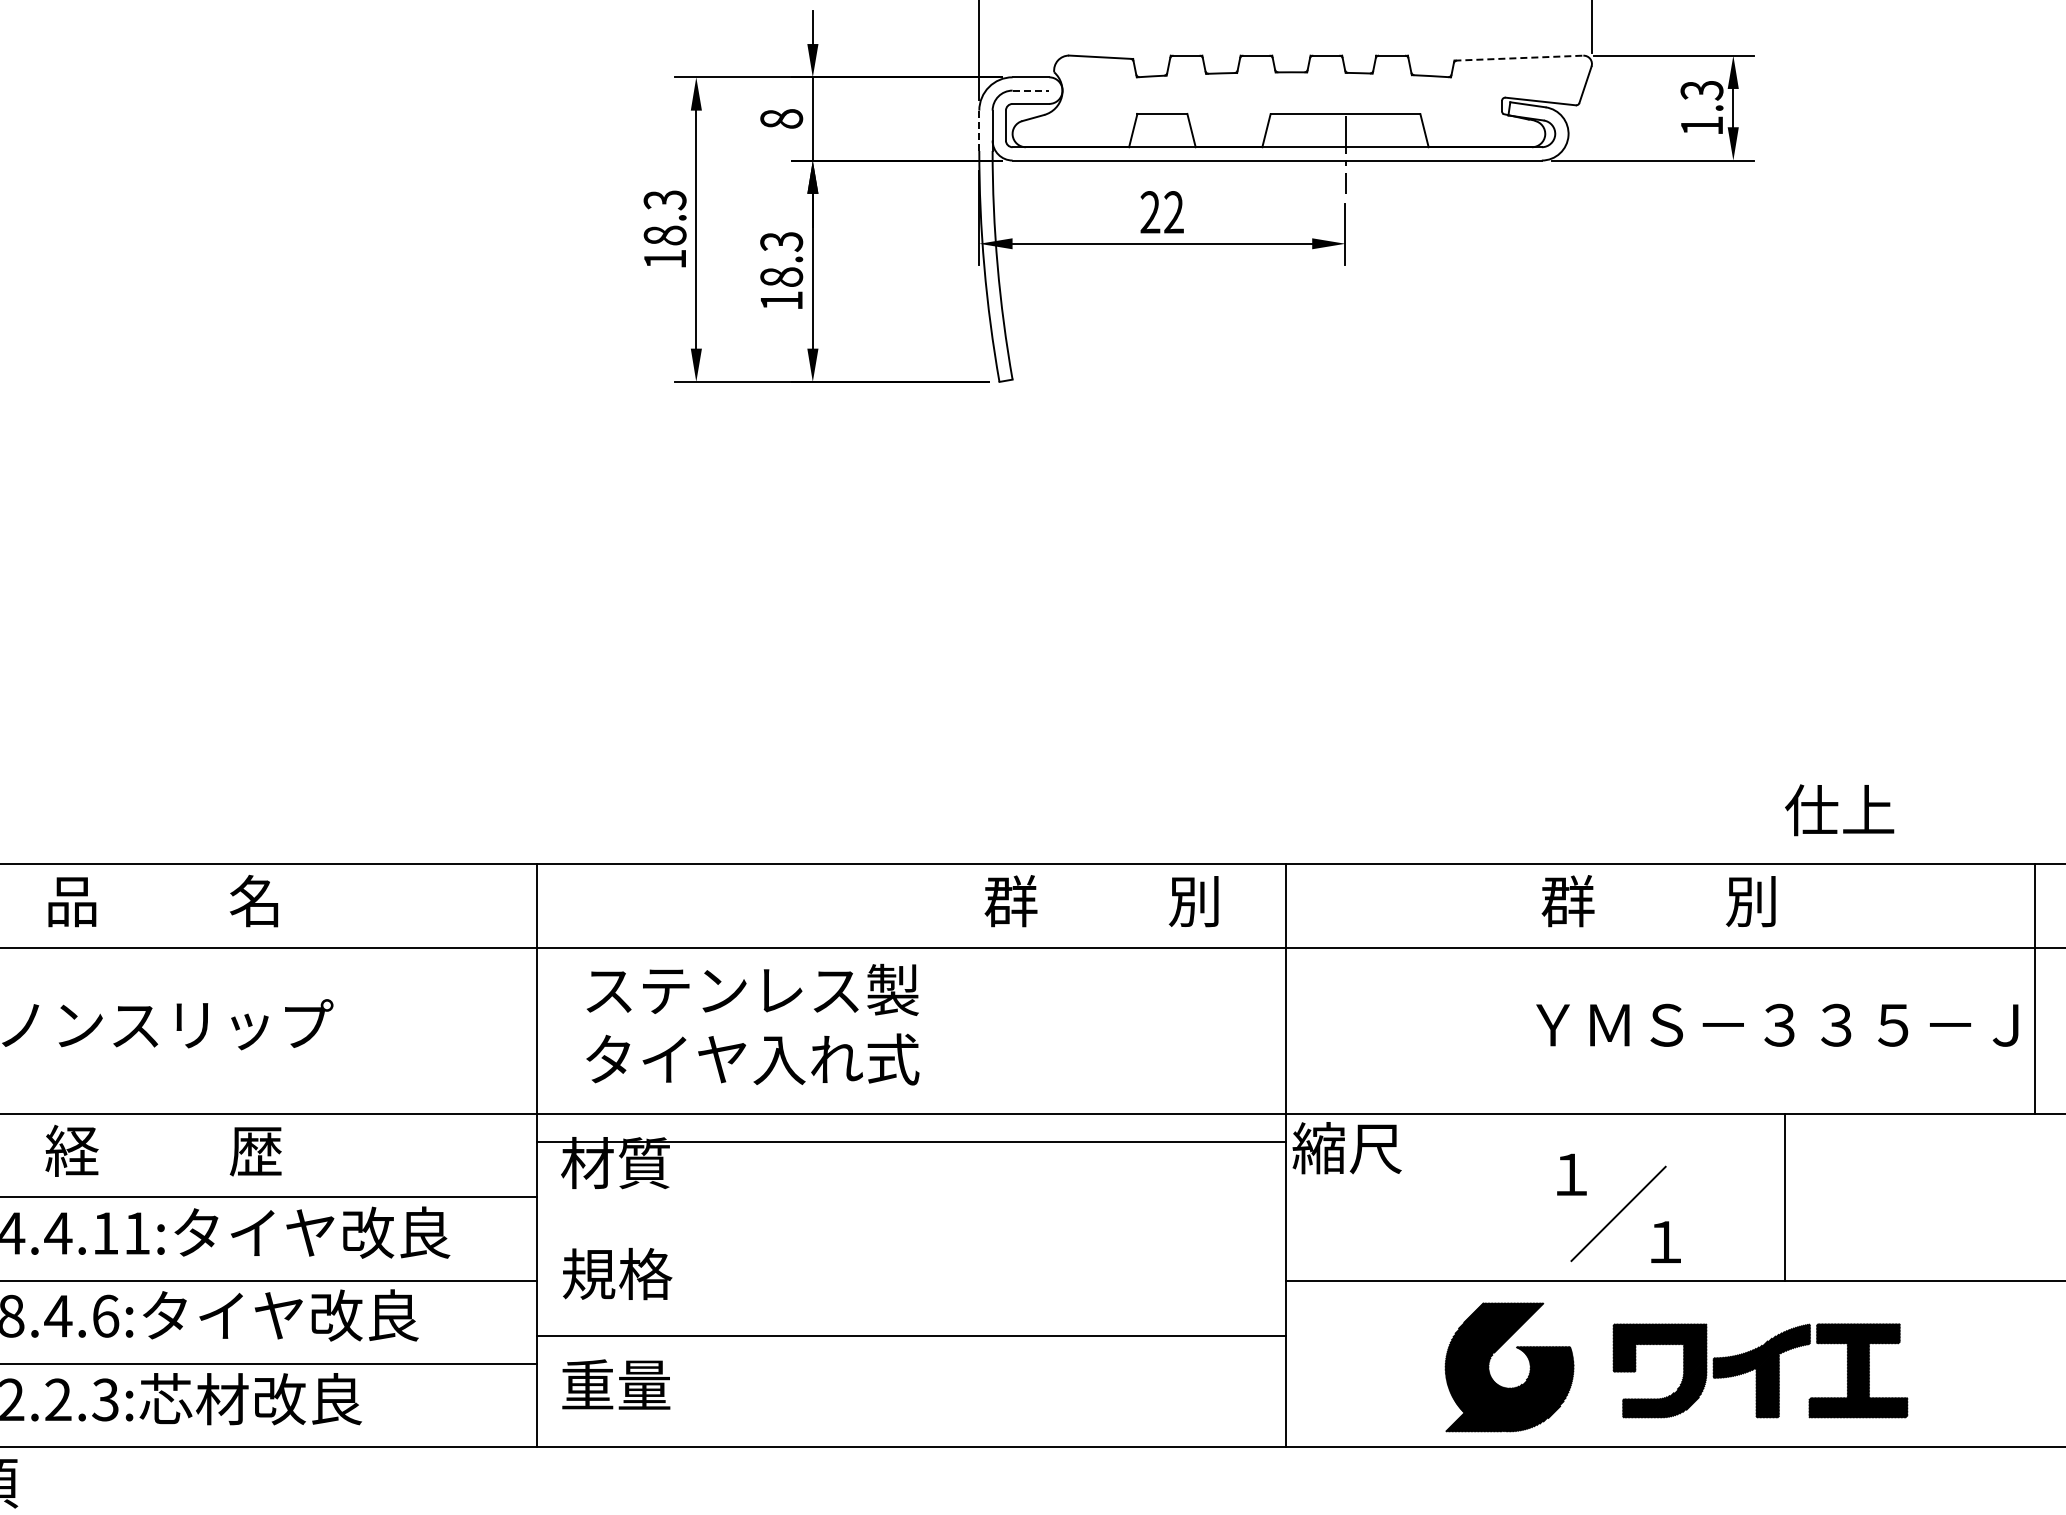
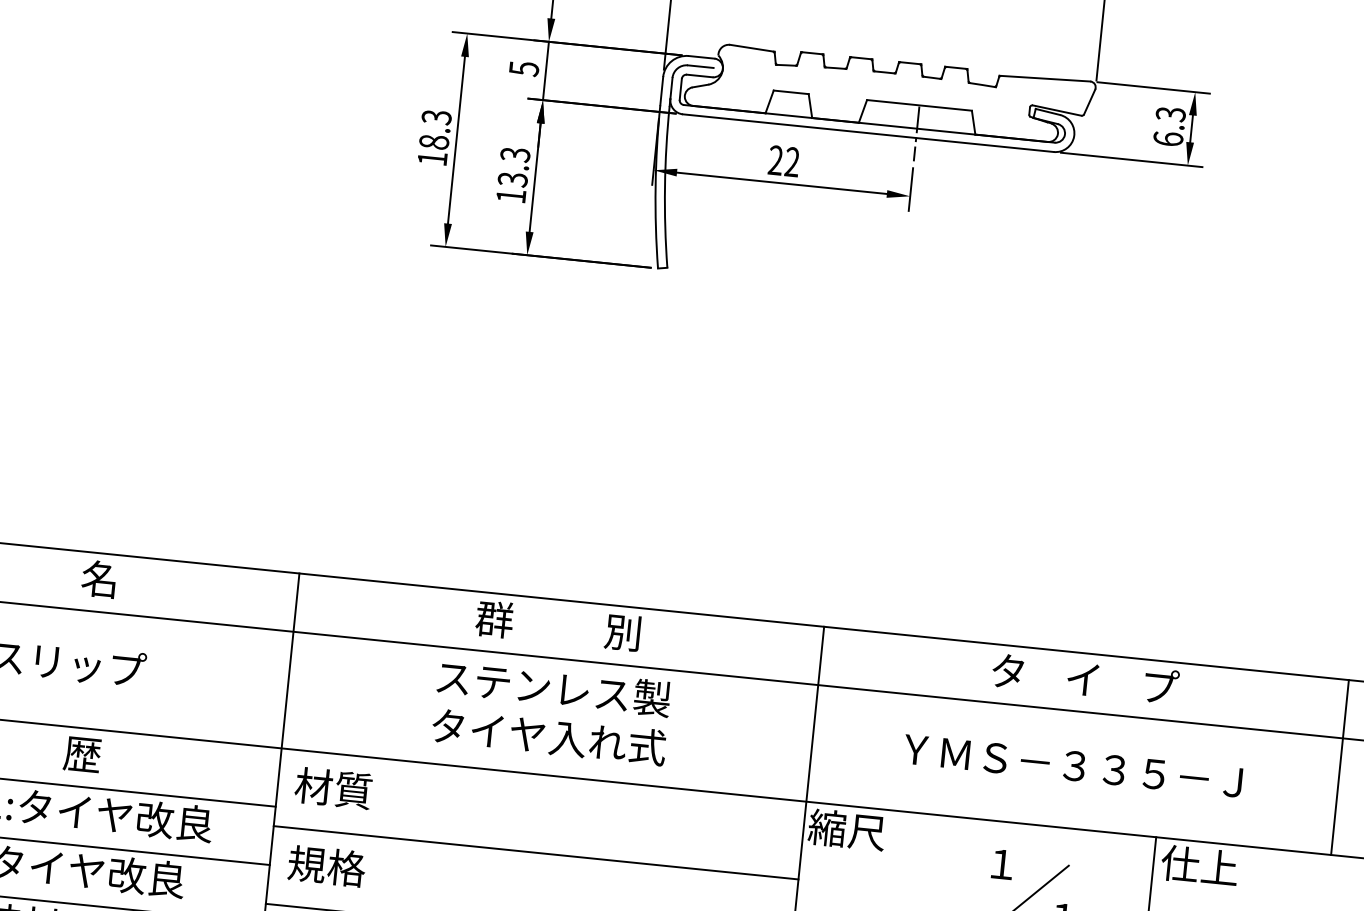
line: (1518, 58) -> (1044, 78), dashed -> solid
line: (1031, 90) -> (701, 66), dashed -> solid
text: (781, 119) -> (524, 69), 8 -> 5
text: (1701, 125) -> (1168, 138), 1.3 -> 6.3
line: (979, 131) -> (661, 91), dashed -> solid
text: (781, 277) -> (512, 179), 18.3 -> 13.3
text: (1839, 810) -> (1199, 866), moved
text: (1101, 901) -> (558, 626), moved
text: (1662, 901) -> (1085, 679), 群          別 -> タ    イ    プ
text: (752, 1024) -> (551, 712), moved
text: (1777, 1024) -> (1073, 765), moved
line: (910, 1142) -> (535, 853), moved

